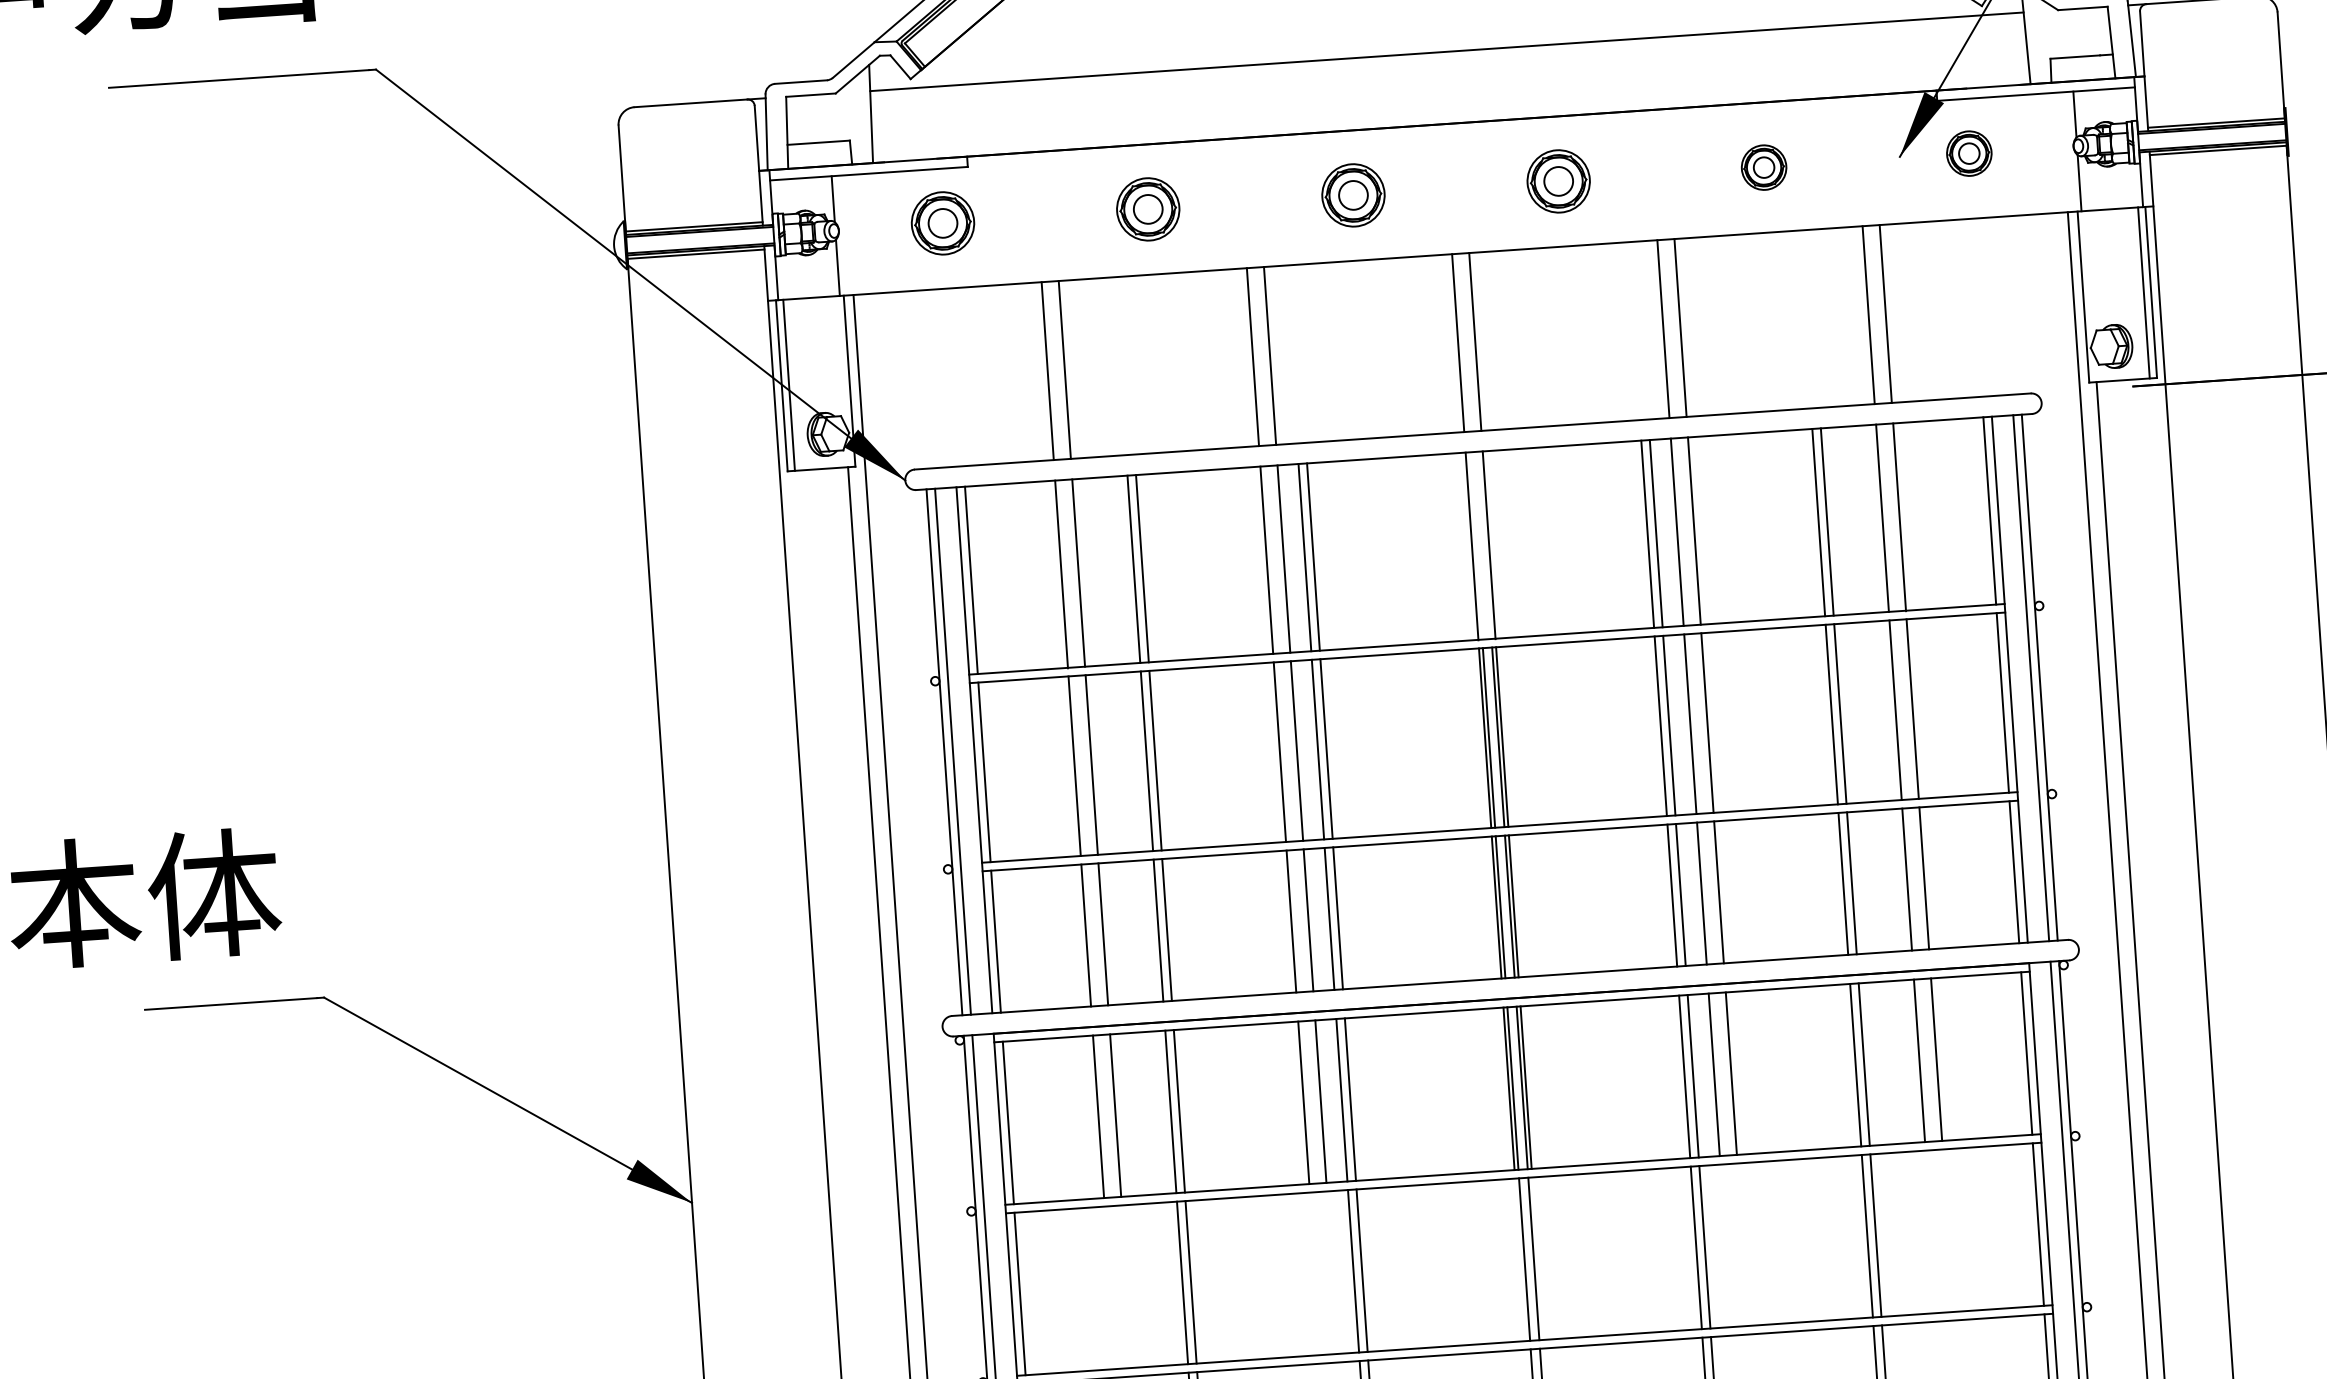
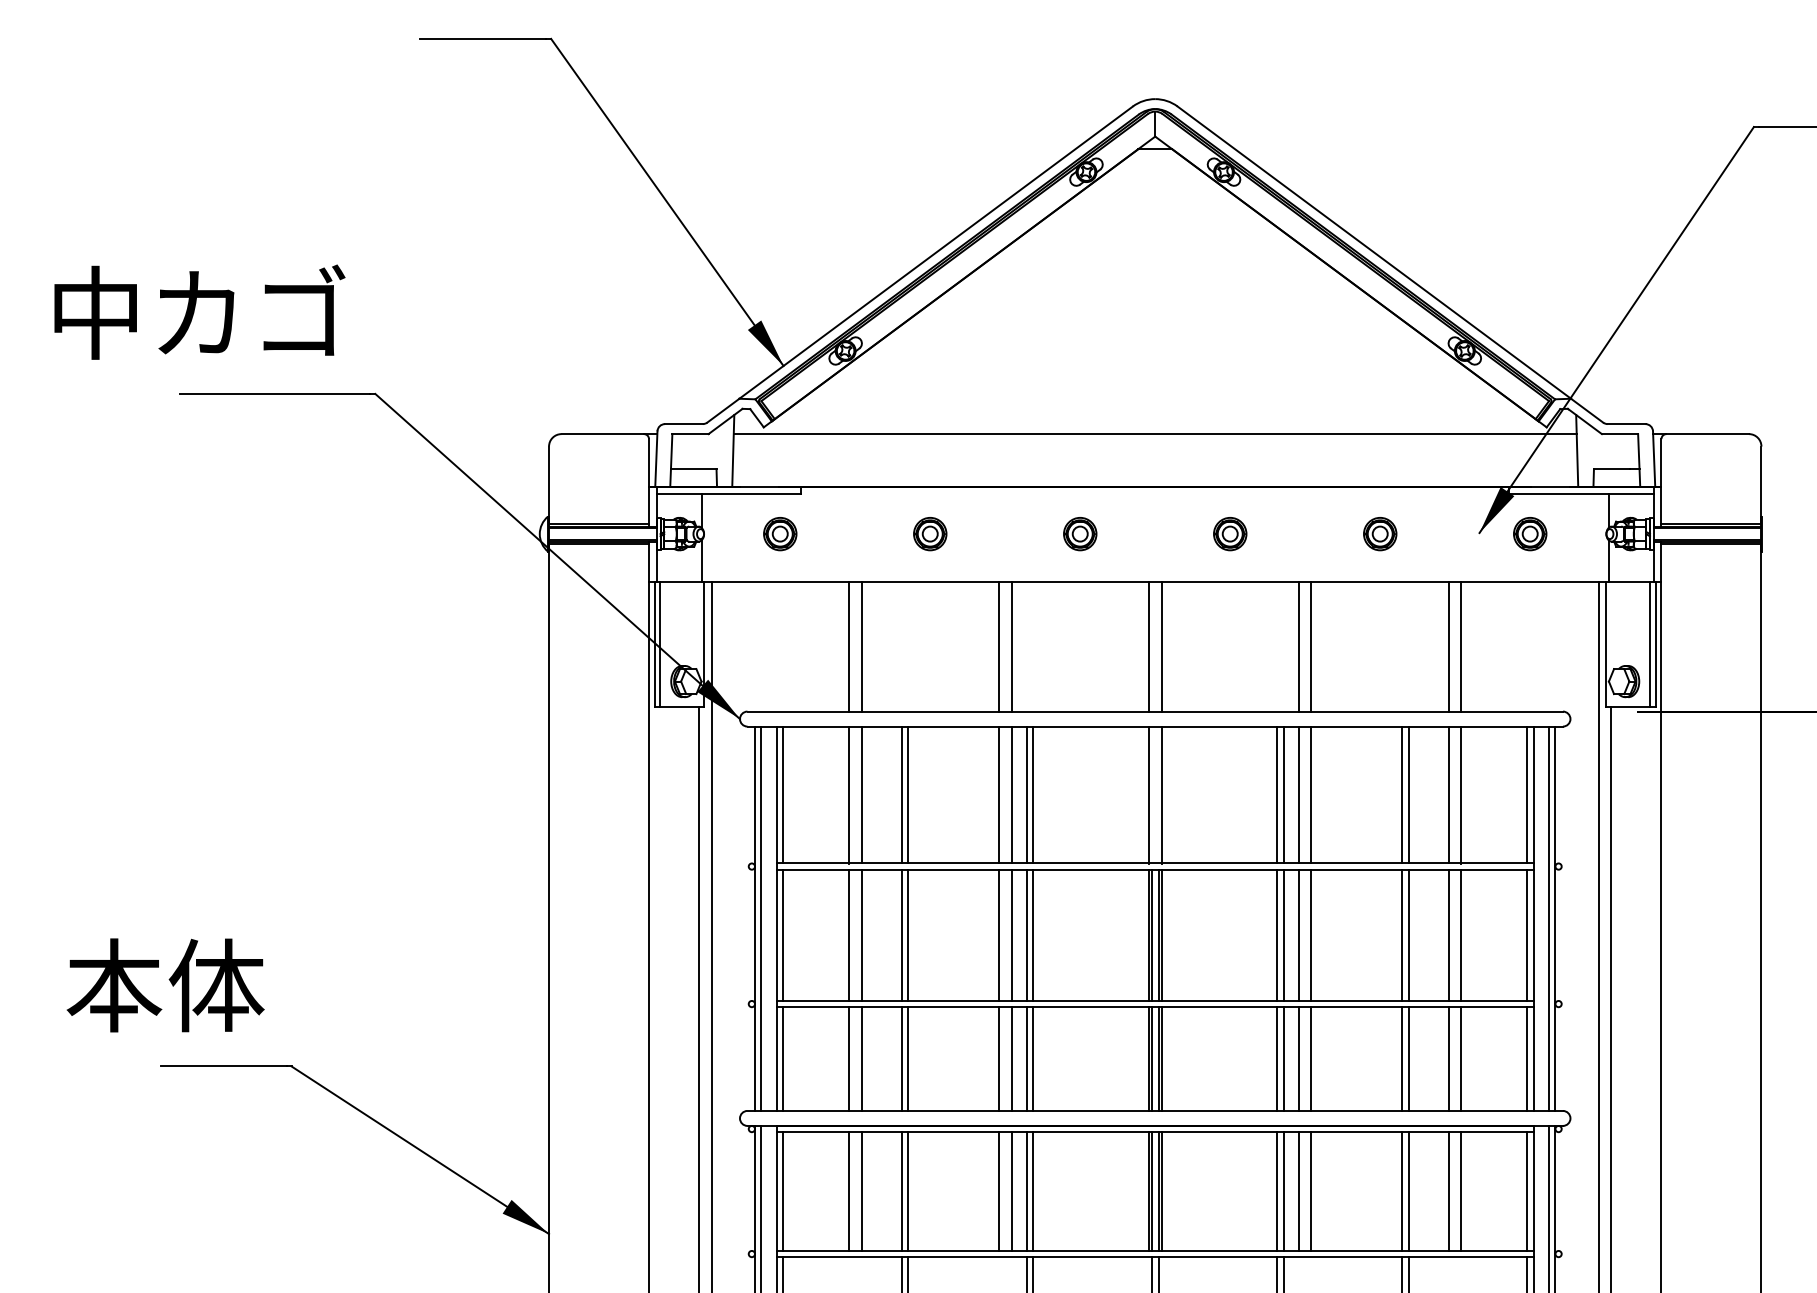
part: (1559, 182) -> (1230, 534), size x0.71
part: (1354, 196) -> (1080, 534), size x0.71
part: (1148, 210) -> (930, 534), size x0.71
part: (943, 224) -> (780, 534), size x0.71

